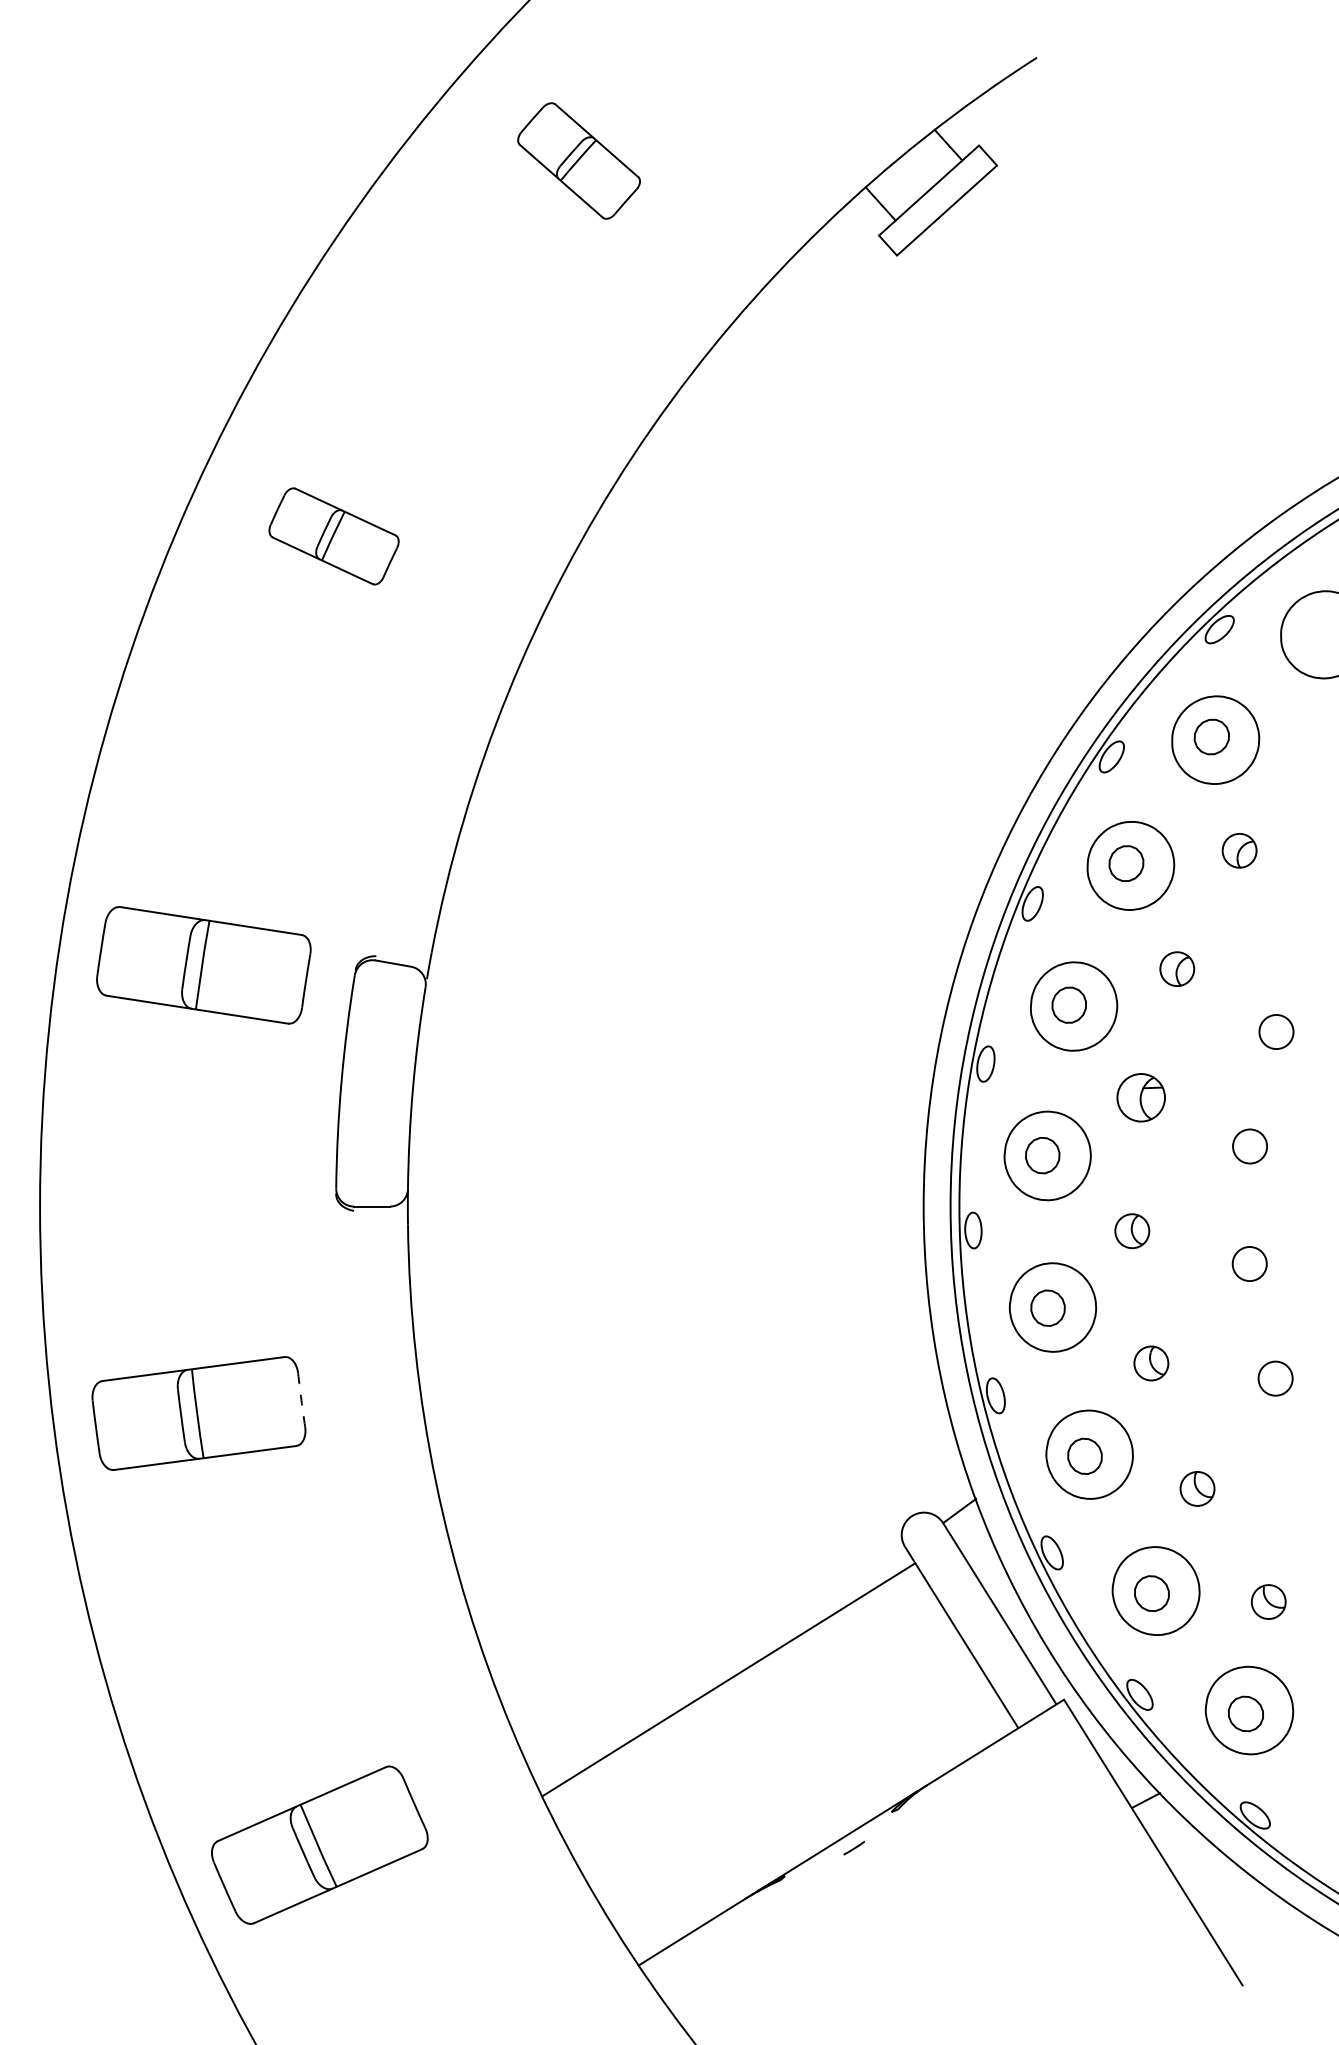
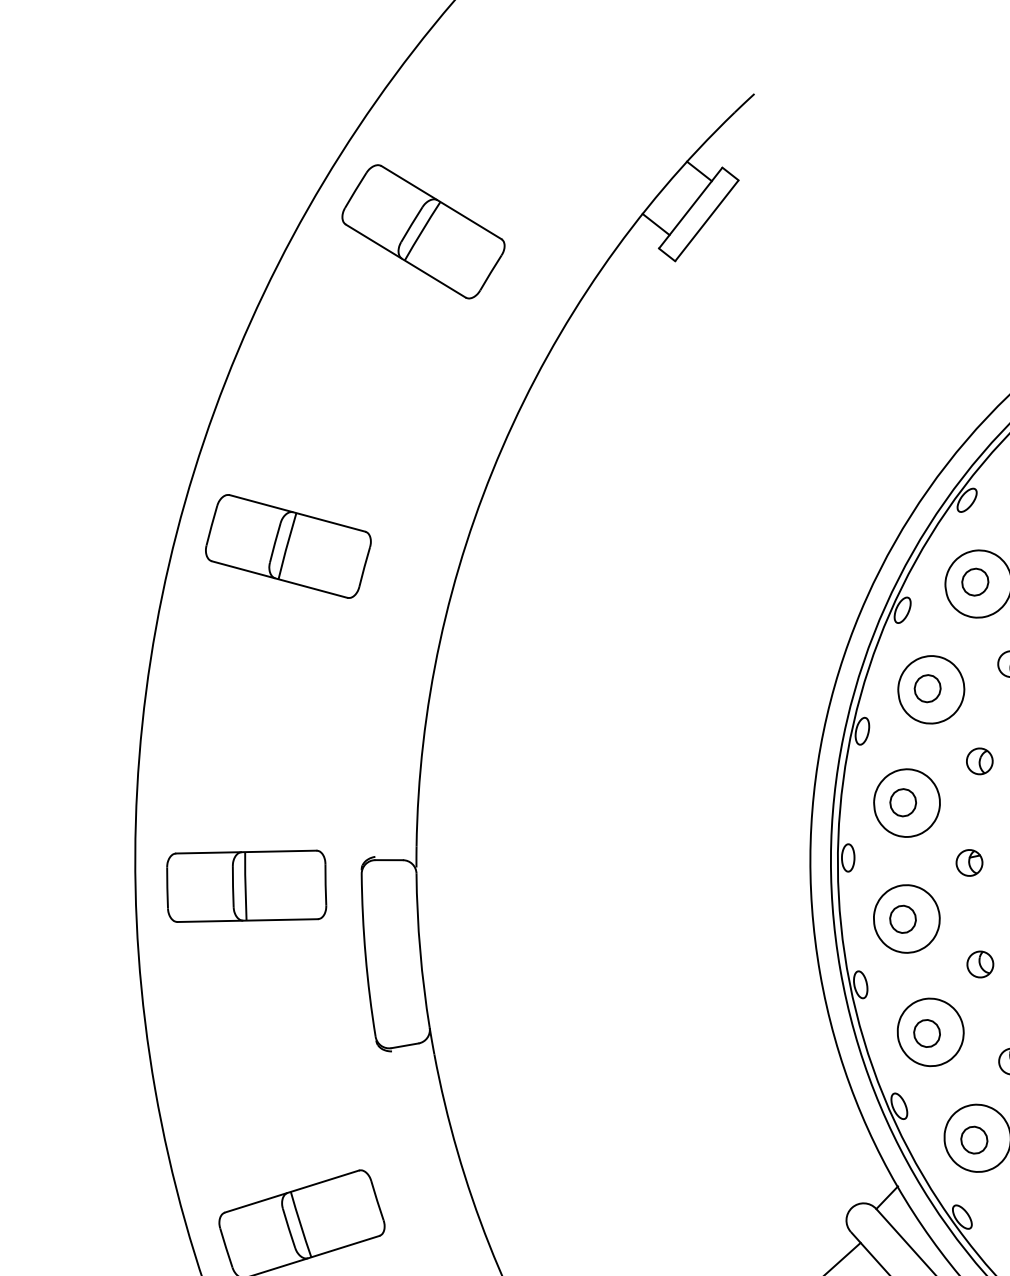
part: (578, 160) -> (422, 231), size x1.67
part: (333, 536) -> (288, 546), size x1.67
part: (1140, 1097) -> (968, 862), size x0.71
arc: (301, 1400) -> (377, 1201), dashed -> solid

